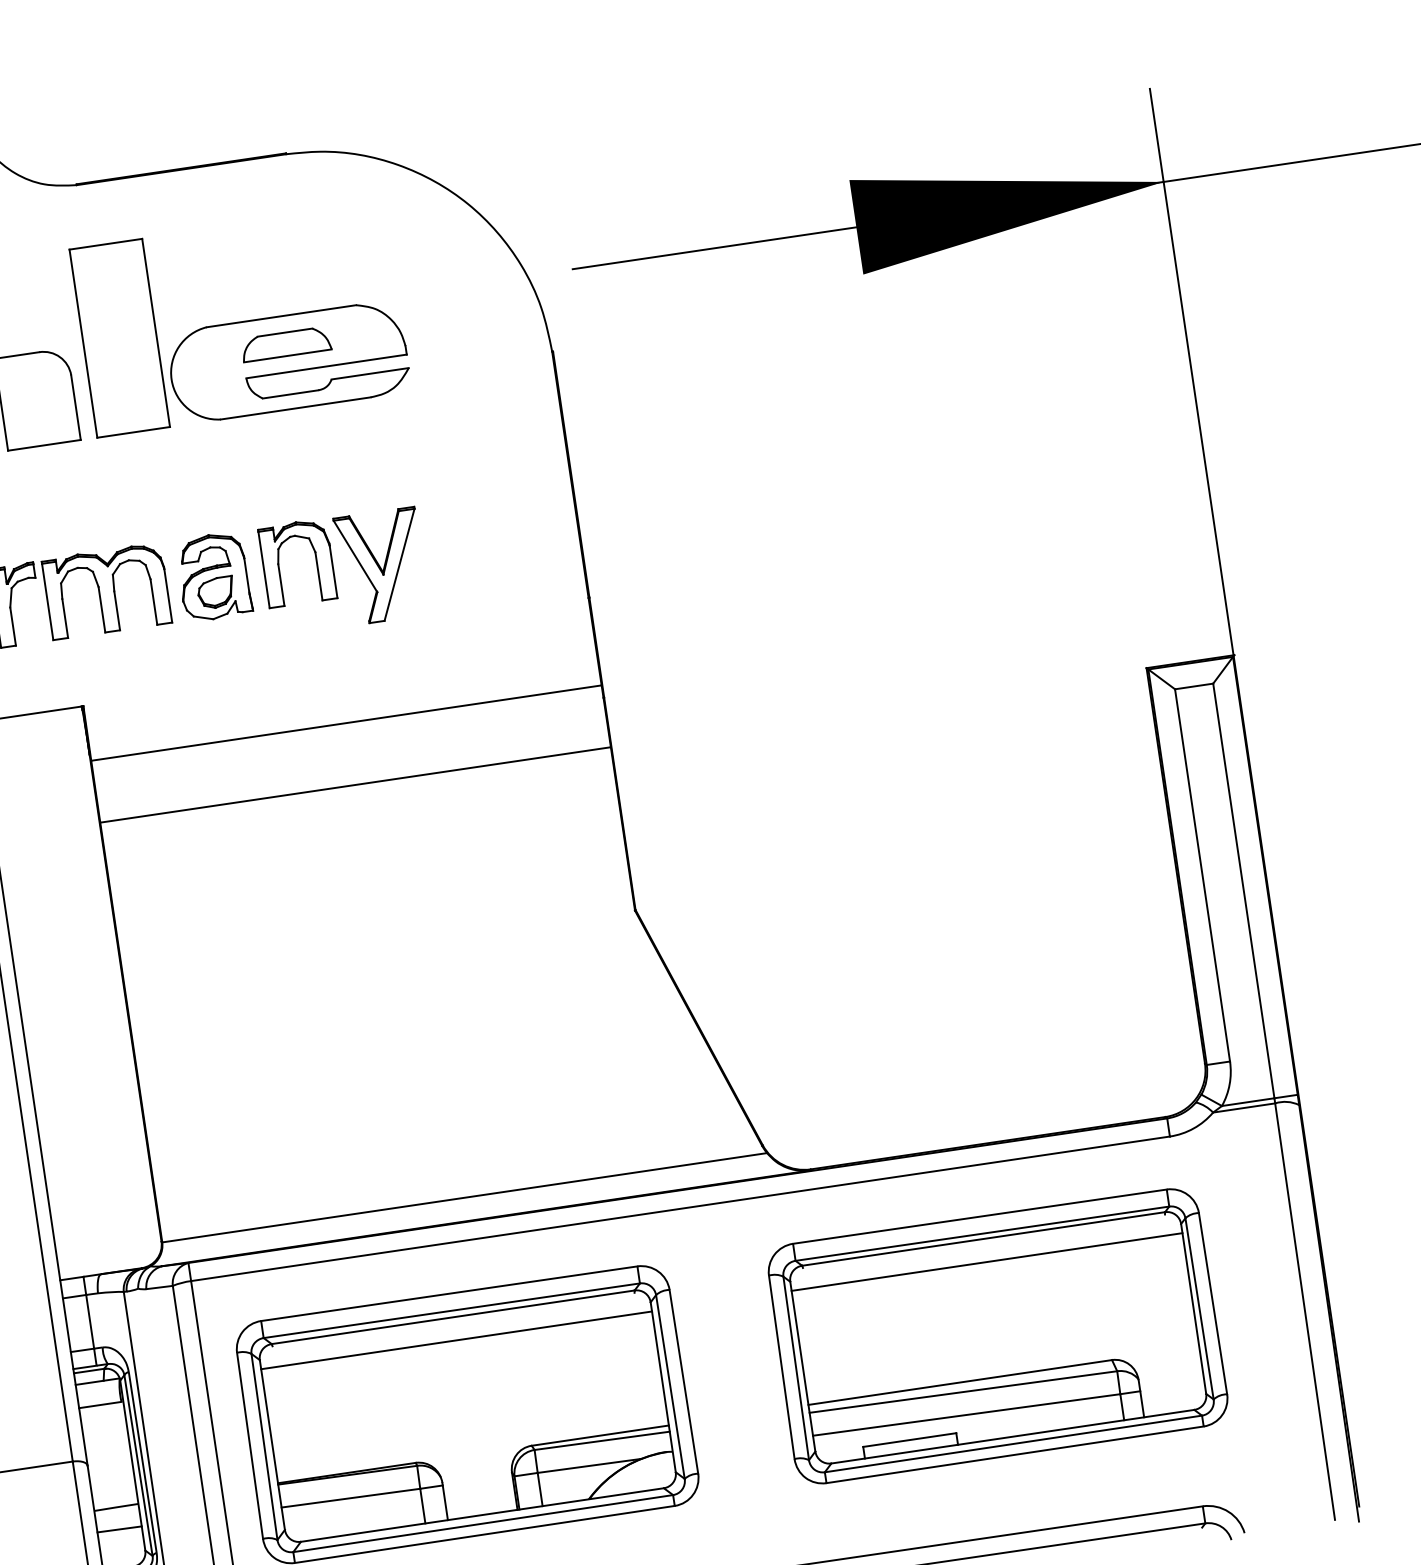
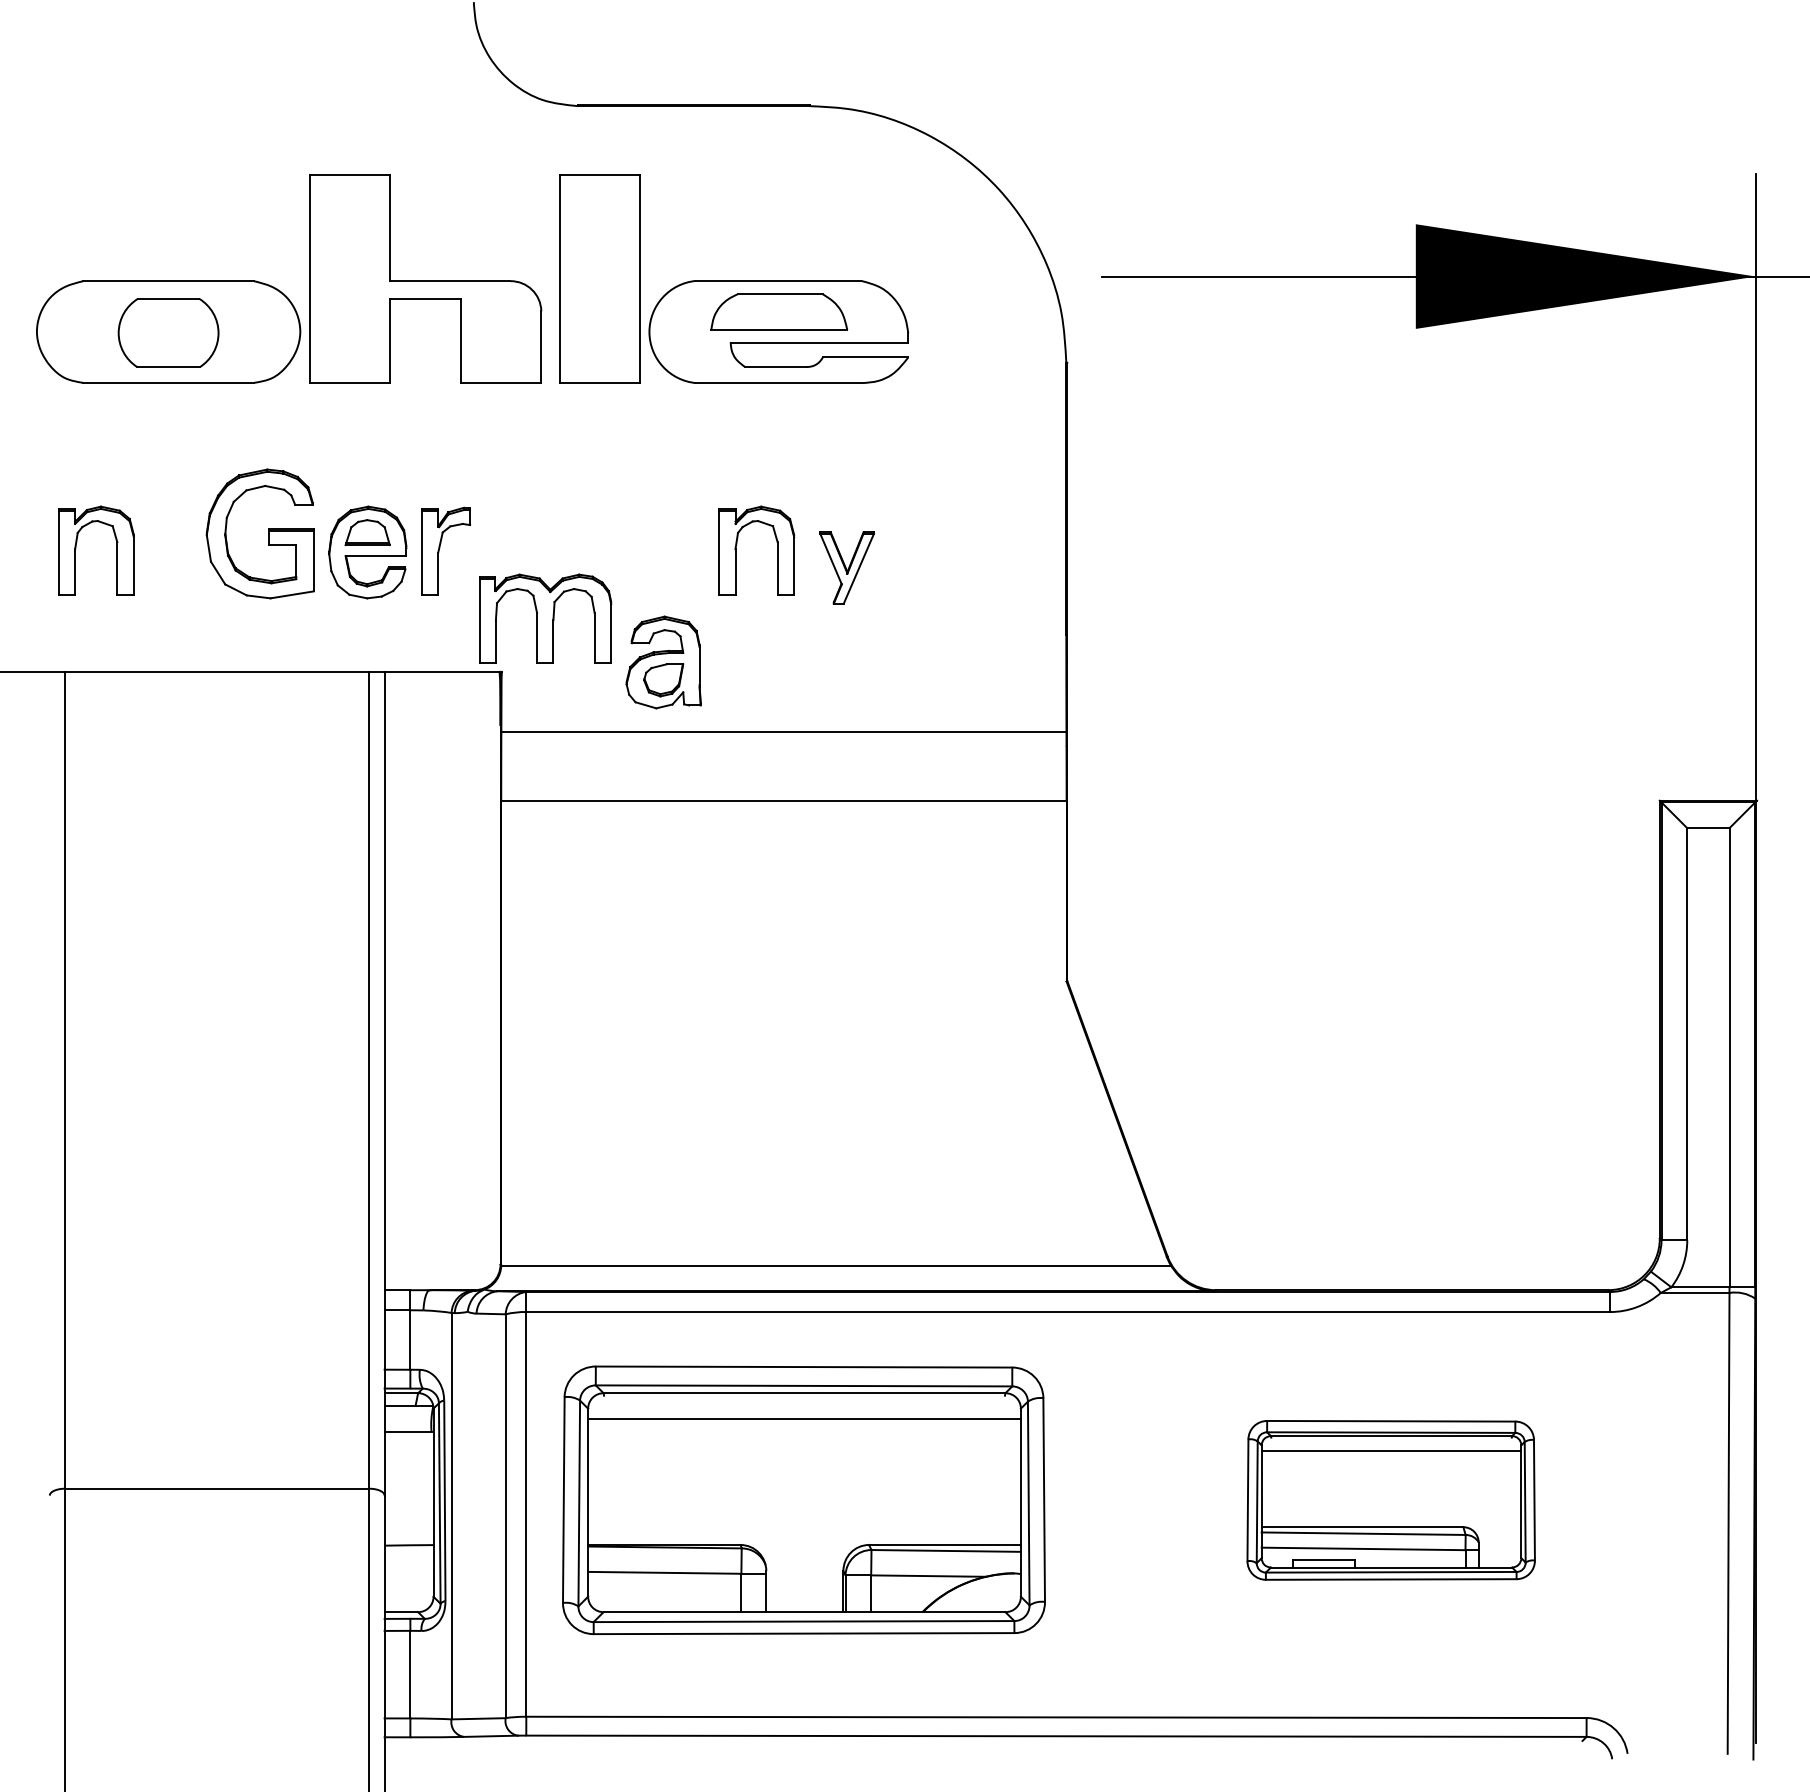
part: (285, 343) -> (778, 311), size x1.4
part: (380, 565) -> (846, 567), size x0.6
part: (213, 576) -> (663, 662), moved
part: (106, 590) -> (545, 618), moved
part: (996, 1336) -> (1390, 1500), size x0.6
line: (119, 1529) -> (408, 1569), removed

